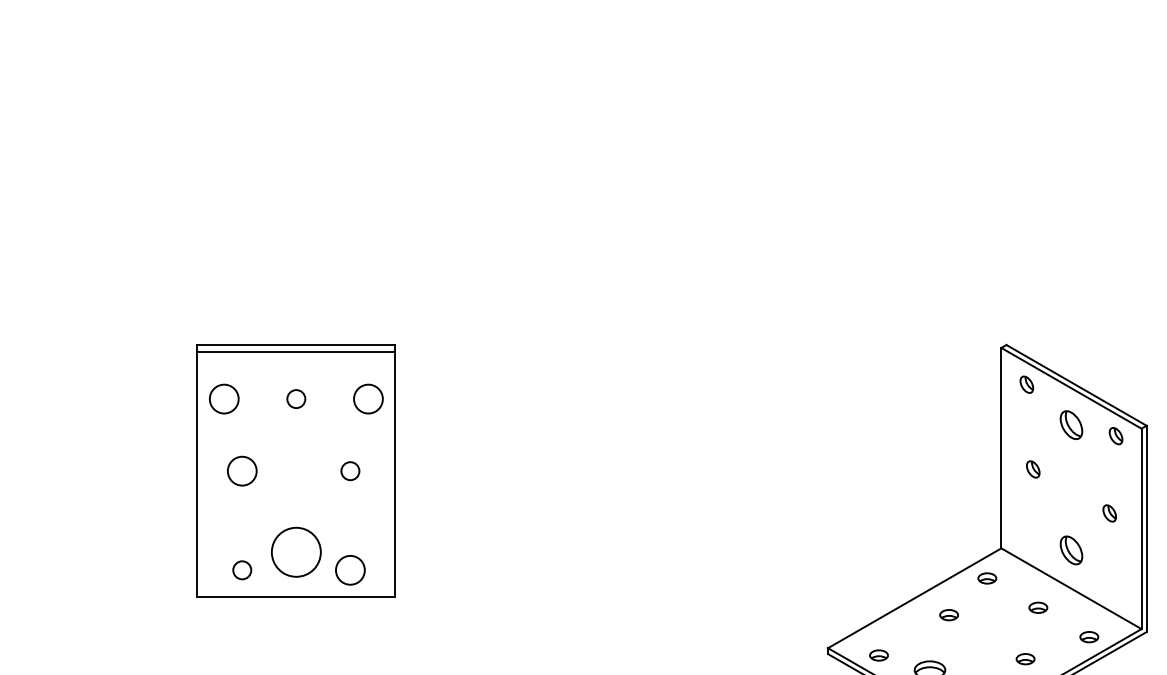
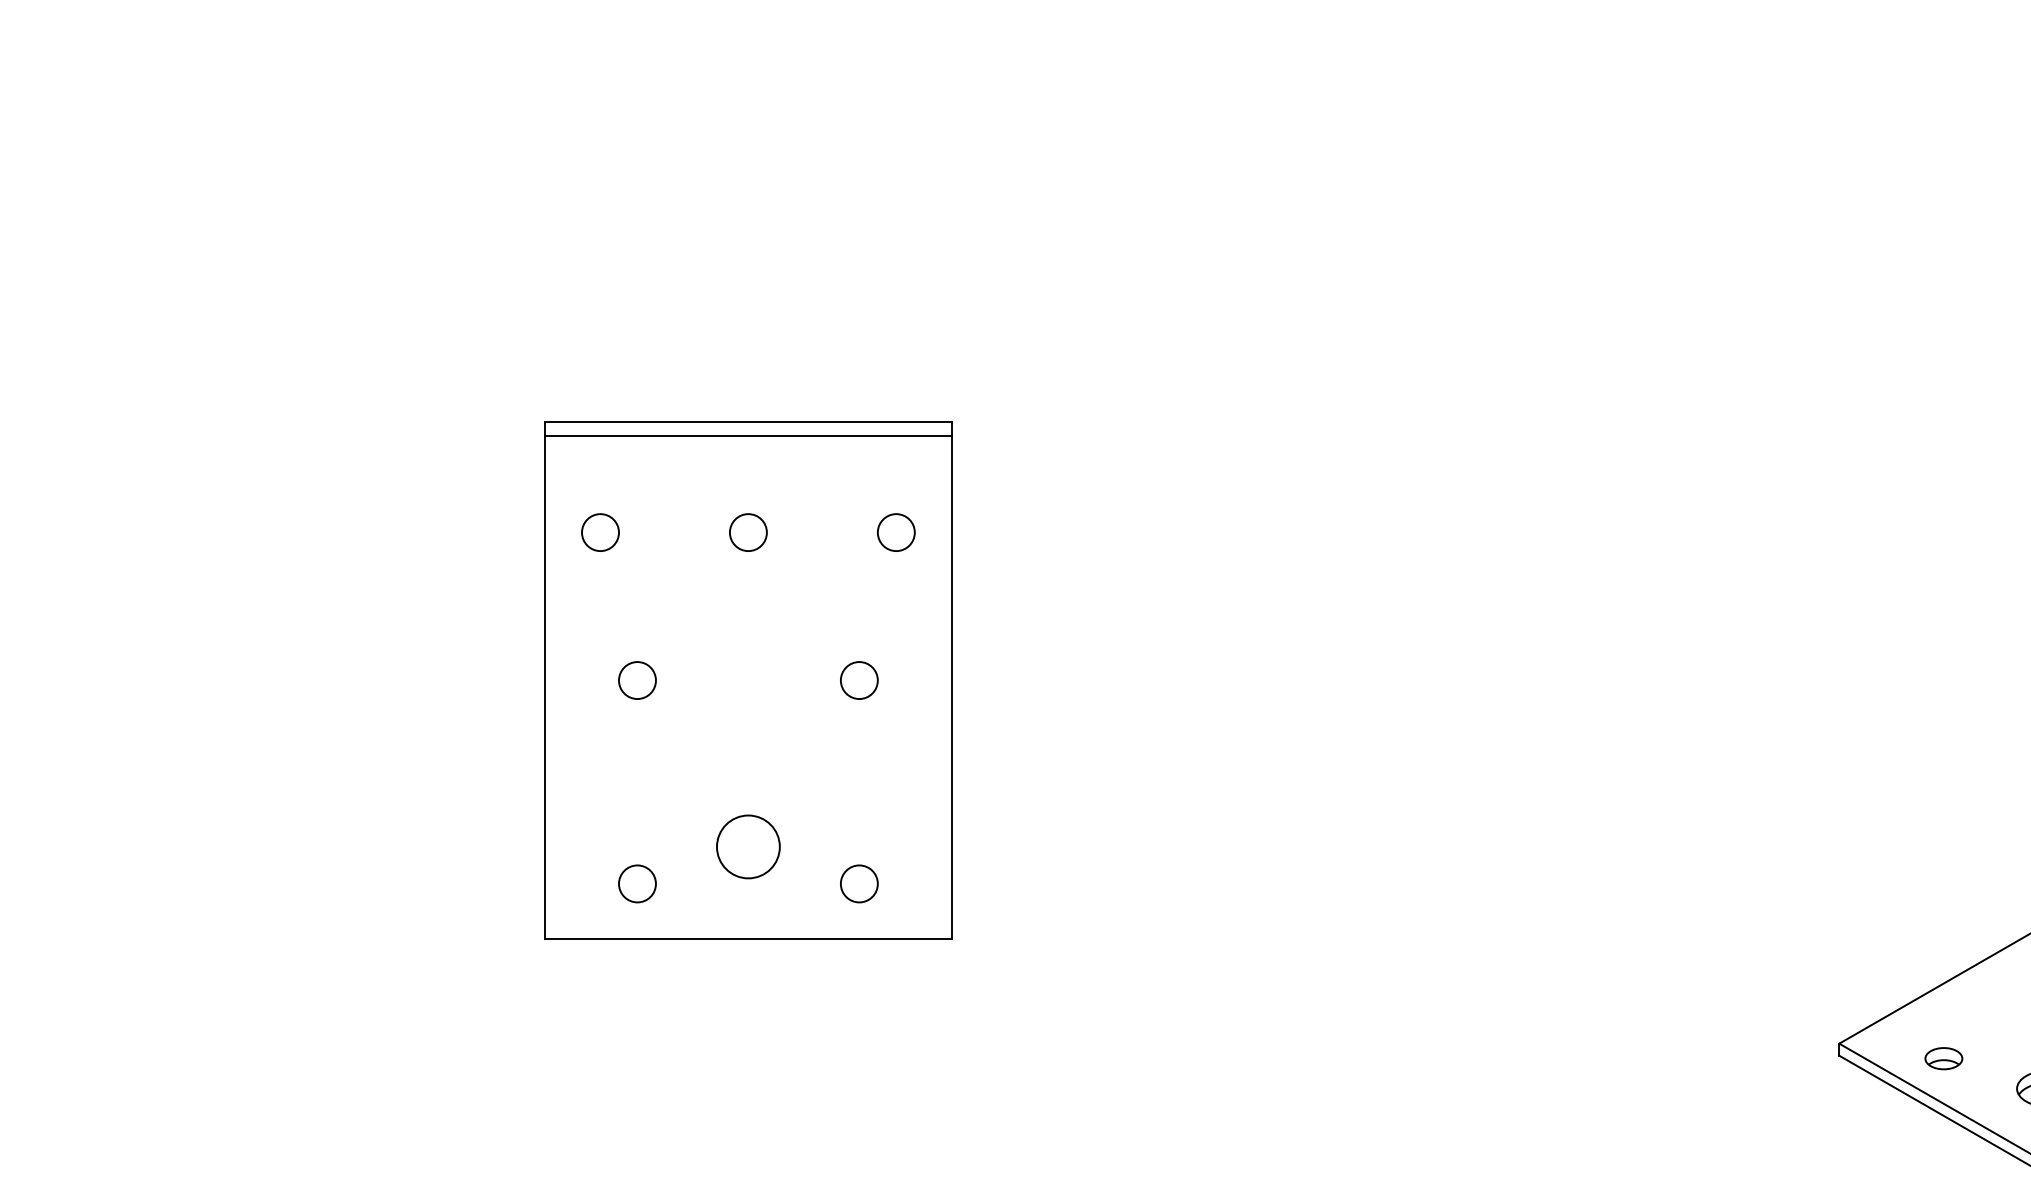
circle: (224, 399) -> (600, 533), size x0.62
circle: (368, 399) -> (896, 533), size x0.62
circle: (242, 471) -> (637, 681), size x0.62
circle: (296, 551) -> (748, 845), size x0.62
circle: (350, 570) -> (859, 884), size x0.62

